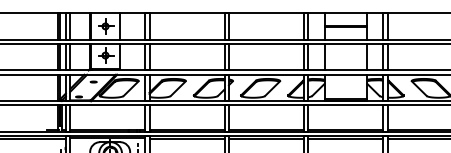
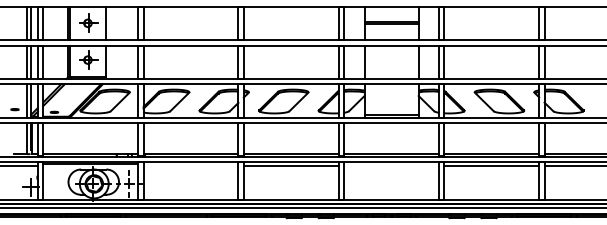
part: (93, 81) -> (14, 109), moved
line: (186, 138) -> (190, 165), removed
line: (345, 138) -> (391, 165), removed

